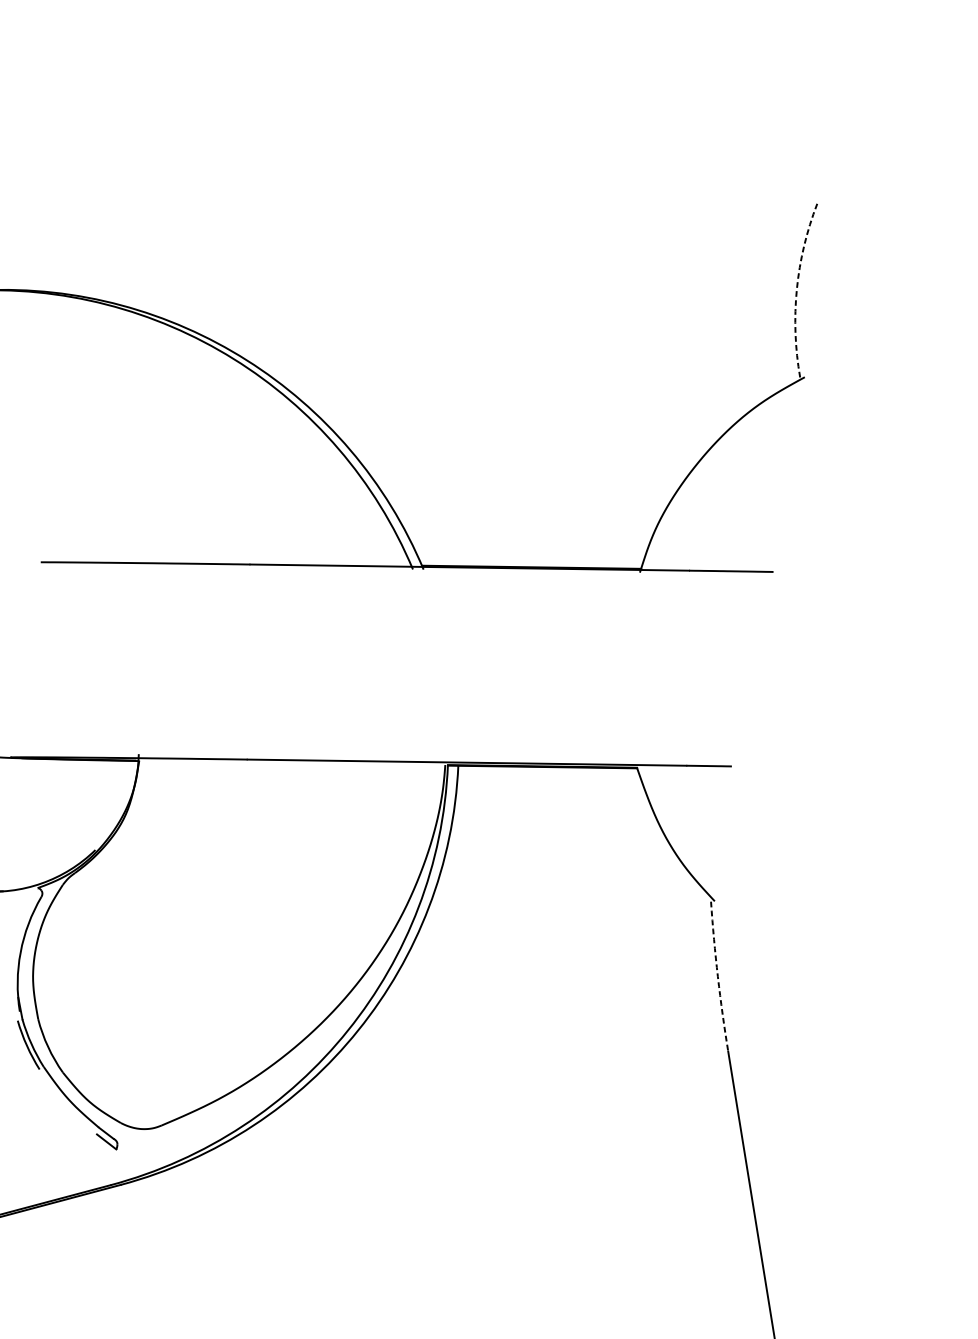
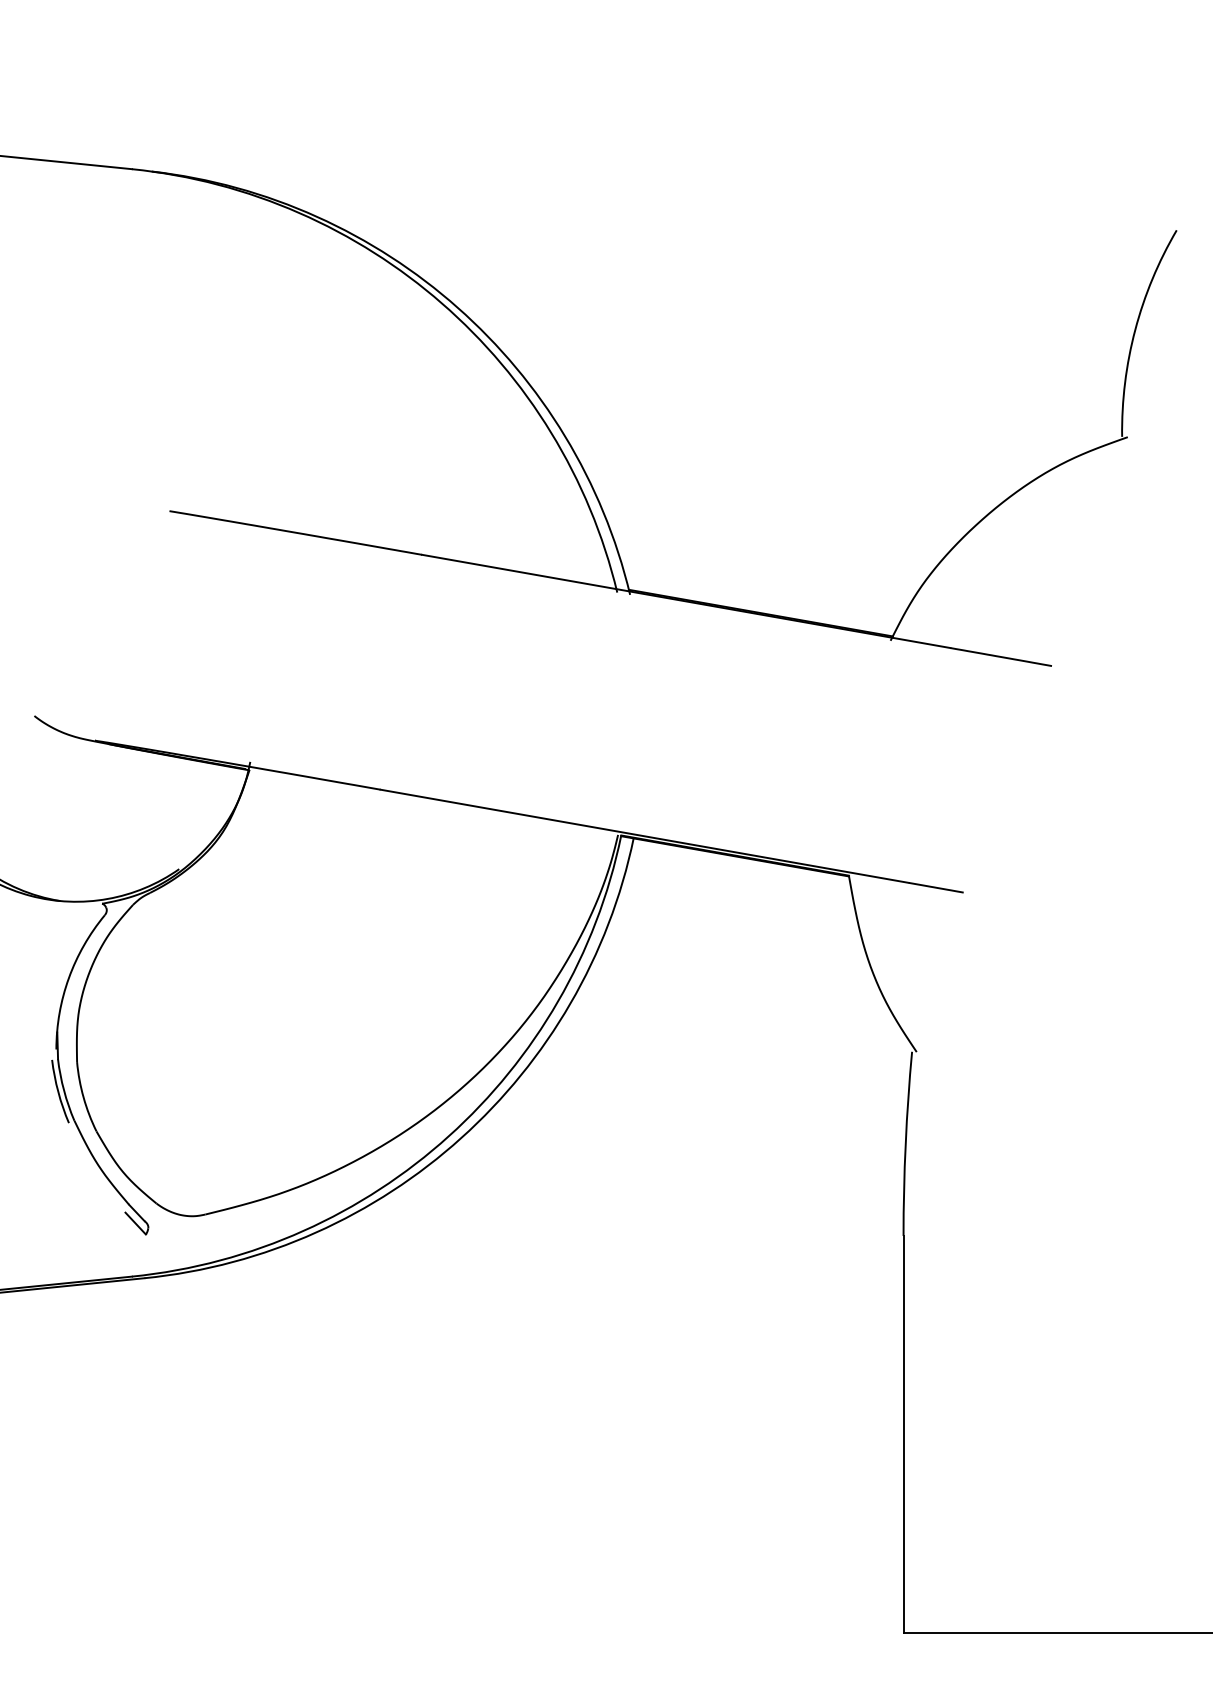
arc: (796, 289) -> (1135, 329), dashed -> solid
arc: (717, 976) -> (905, 1143), dashed -> solid

